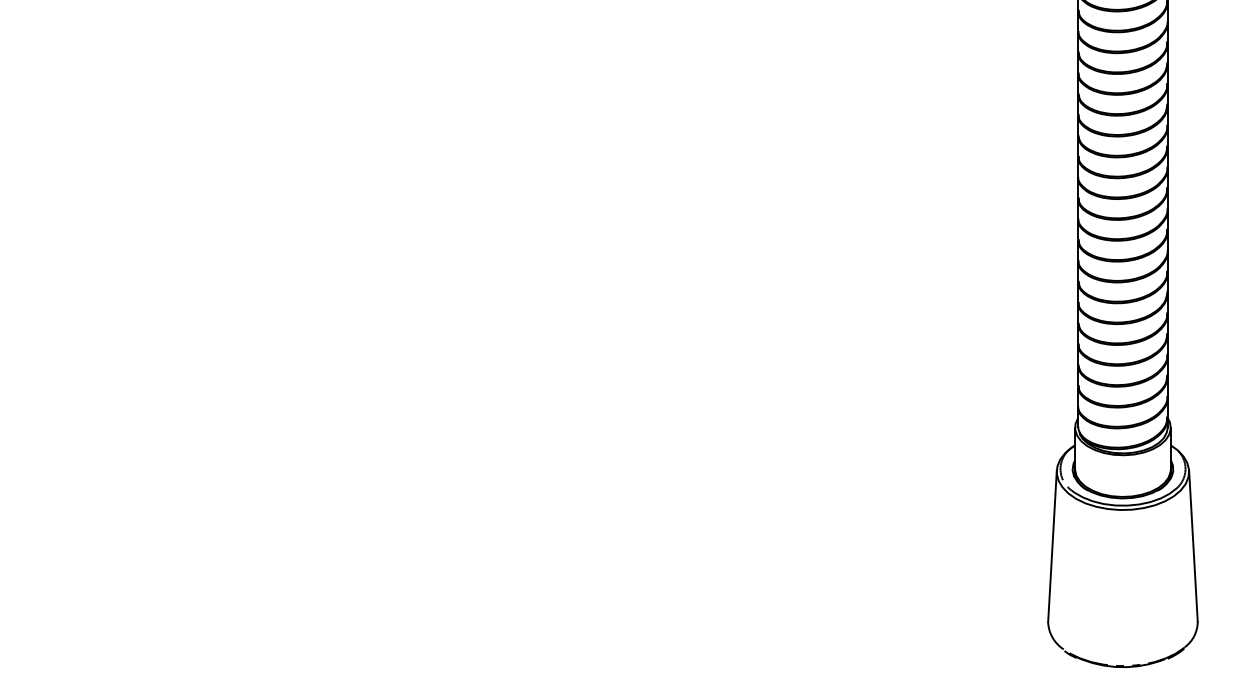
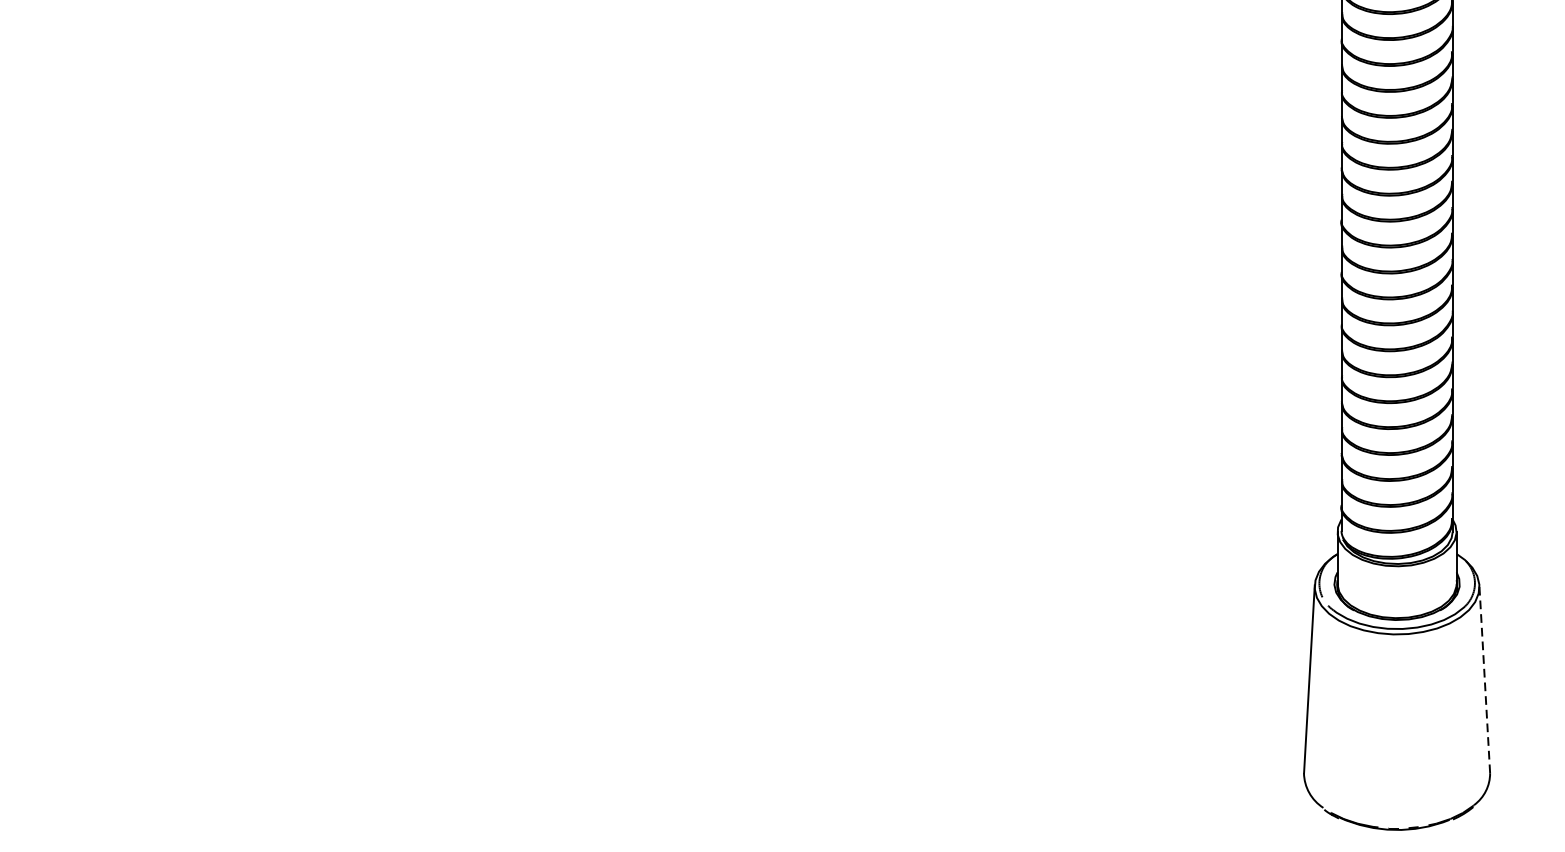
line: (1193, 546) -> (1484, 679), solid -> dashed

